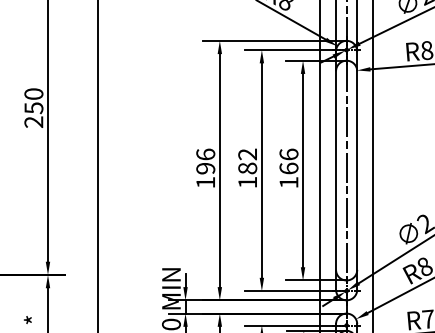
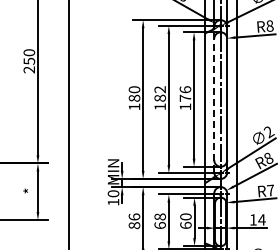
text: (205, 160) -> (134, 93), 196 -> 180
text: (289, 167) -> (185, 97), 166 -> 176
line: (336, 170) -> (214, 99), solid -> dashed

